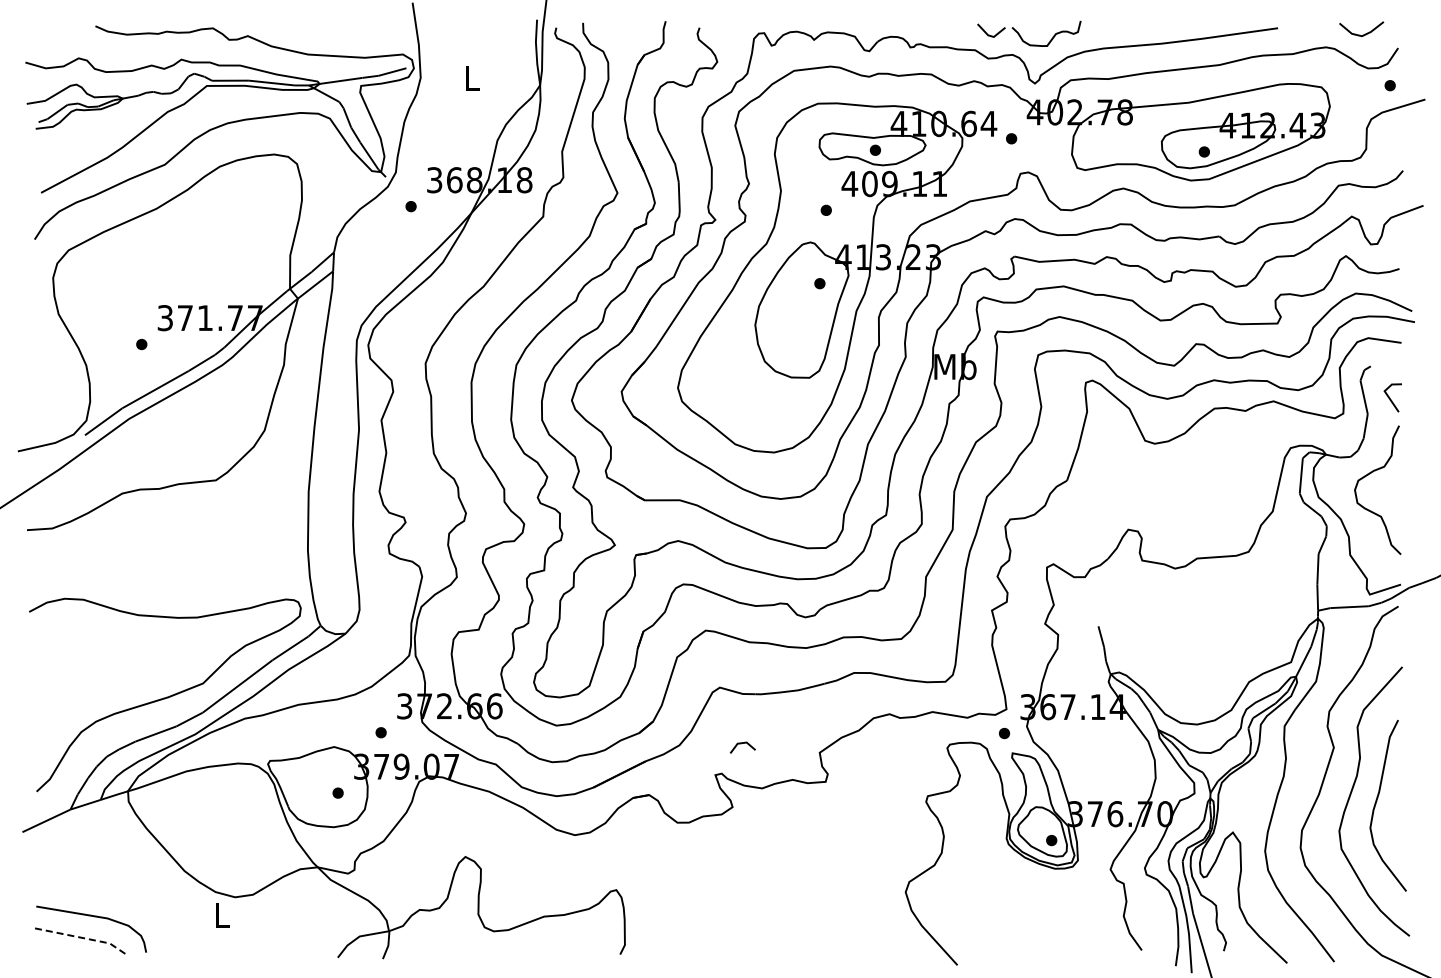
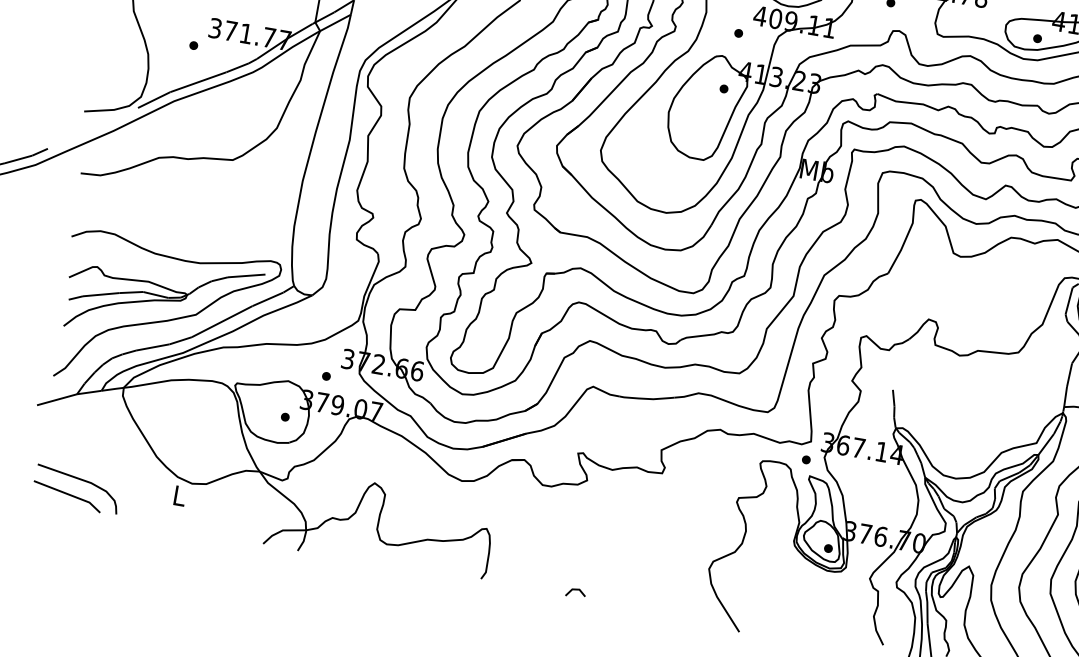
part: (158, 671) -> (163, 299), added
line: (741, 744) -> (575, 590), moved
line: (82, 937) -> (69, 494), dashed -> solid

